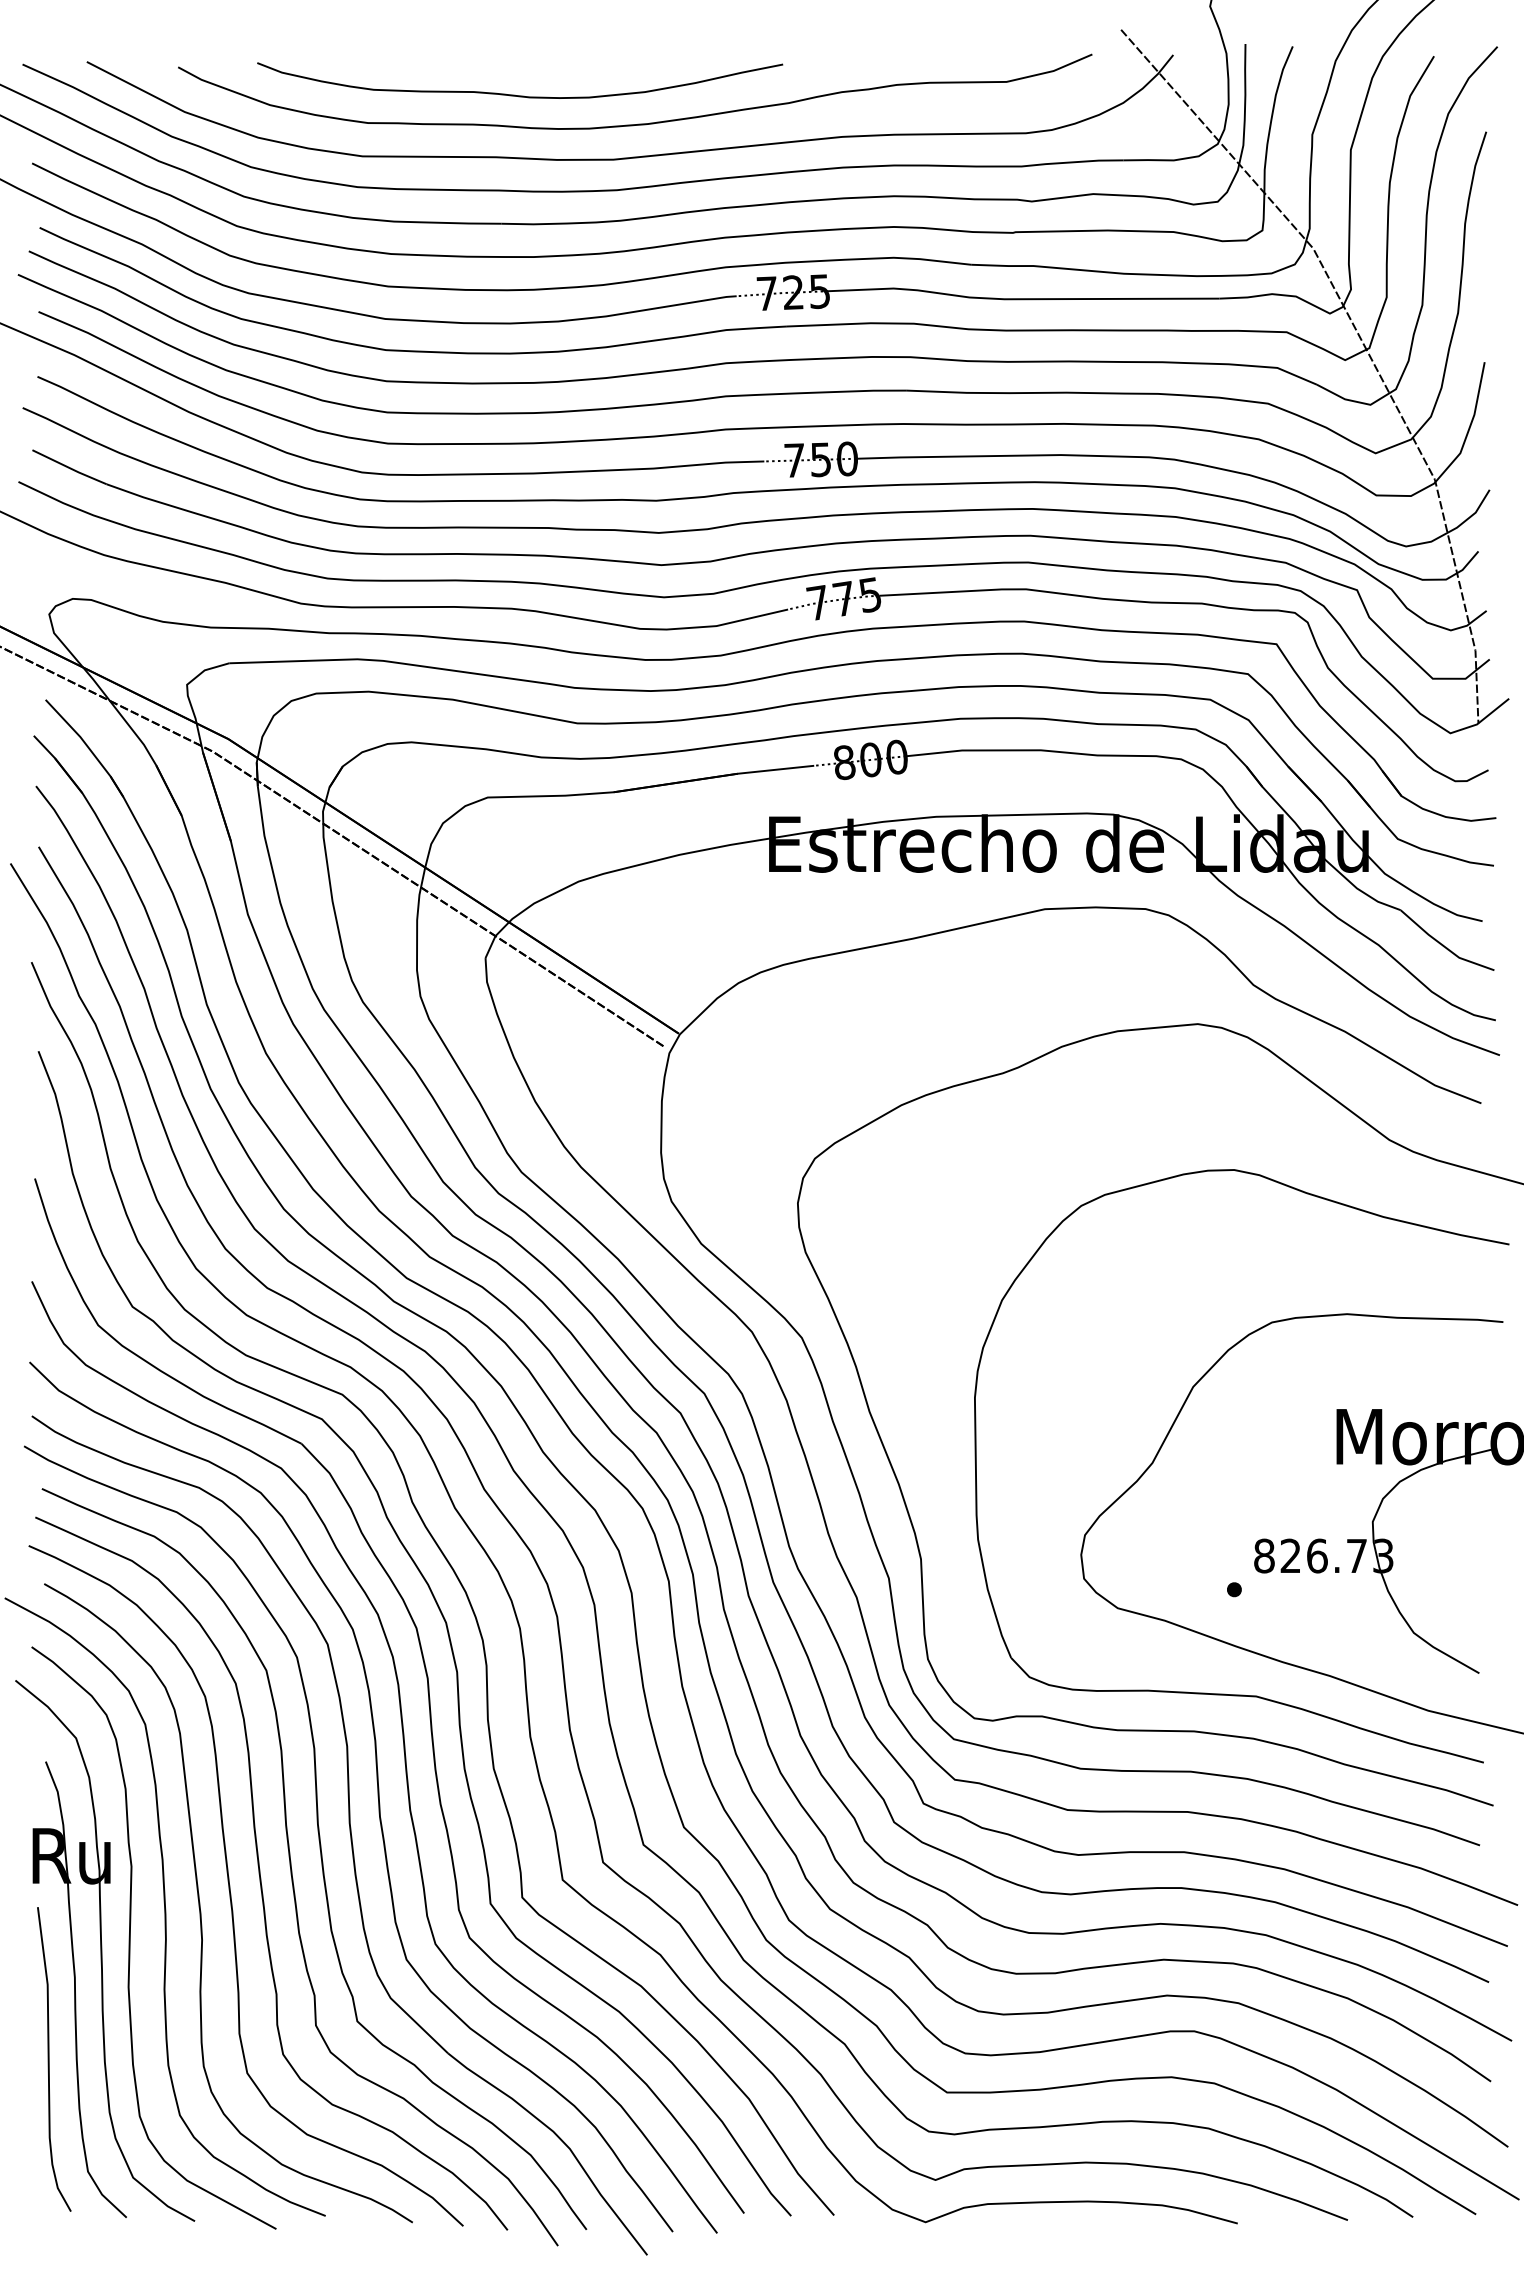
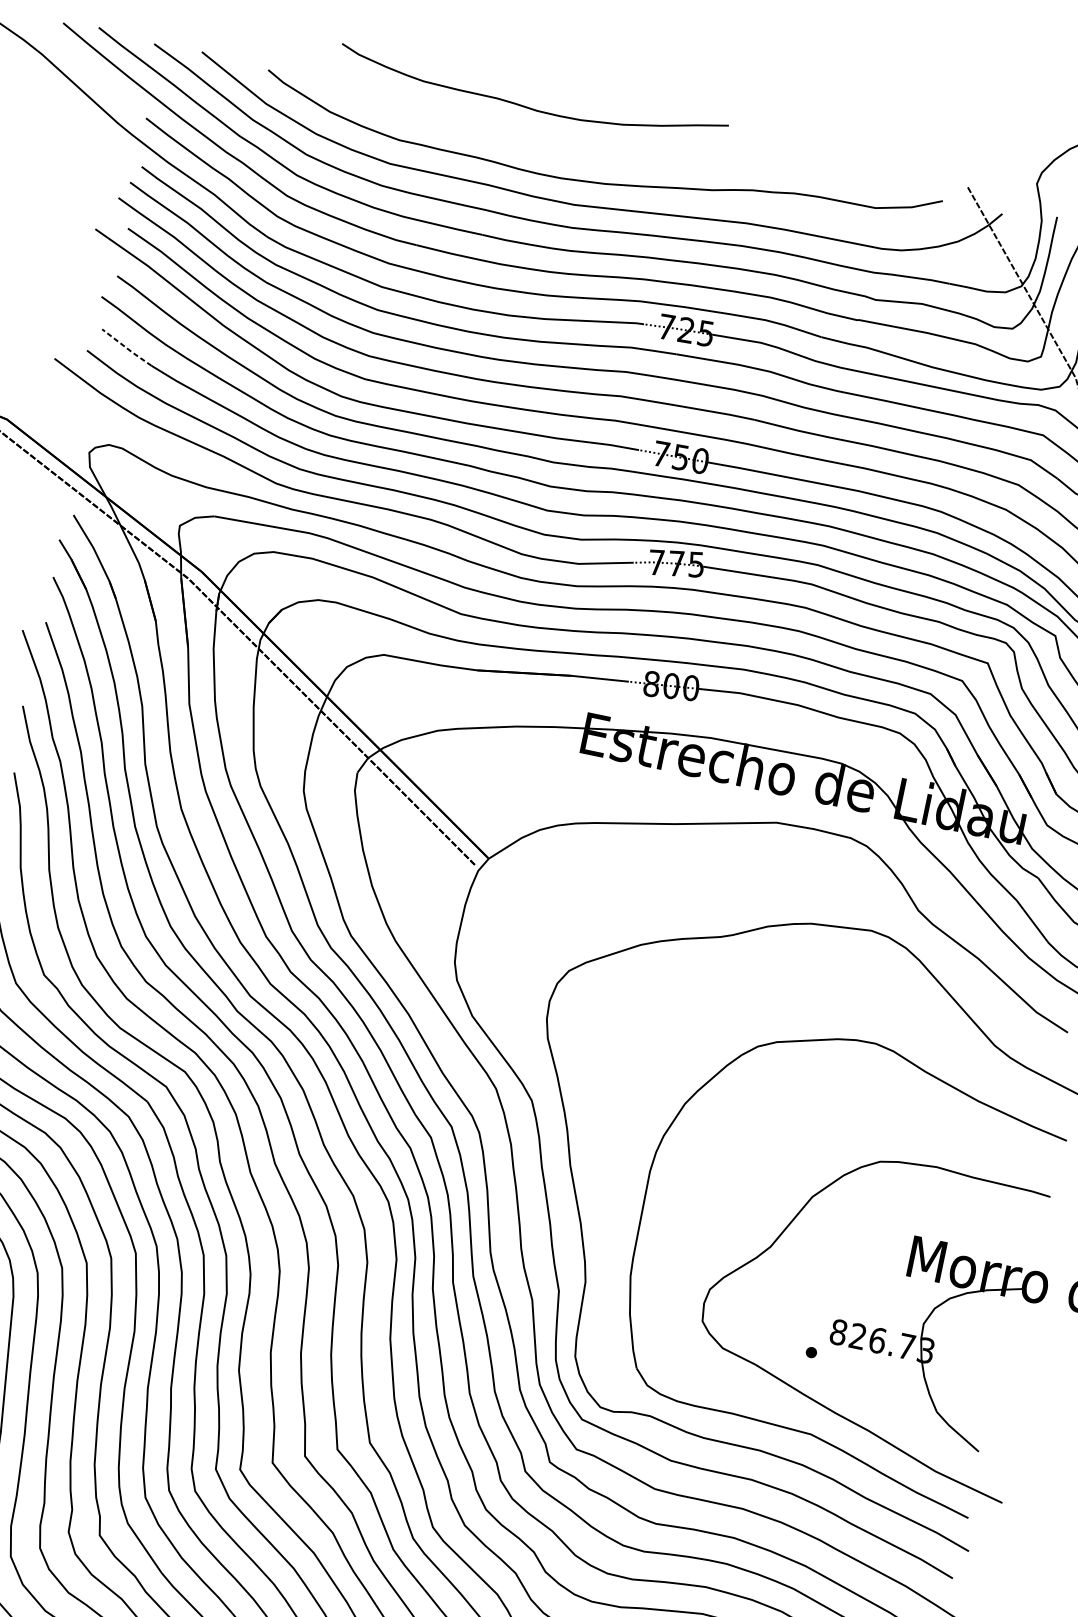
curve: (520, 95) -> (530, 108), moved
line: (69, 468) -> (126, 348), solid -> dashed

